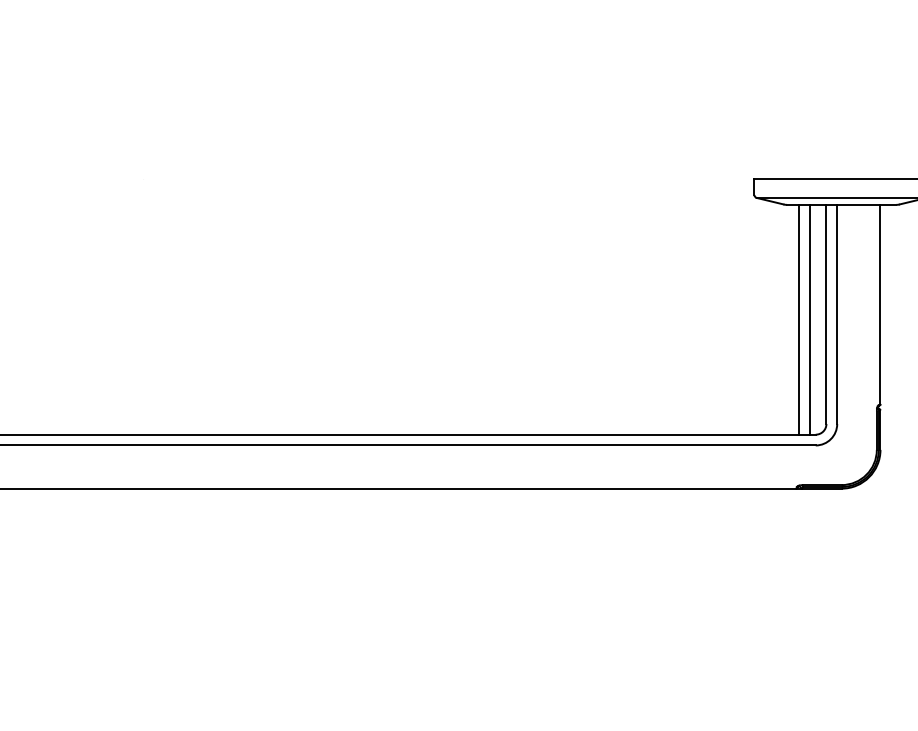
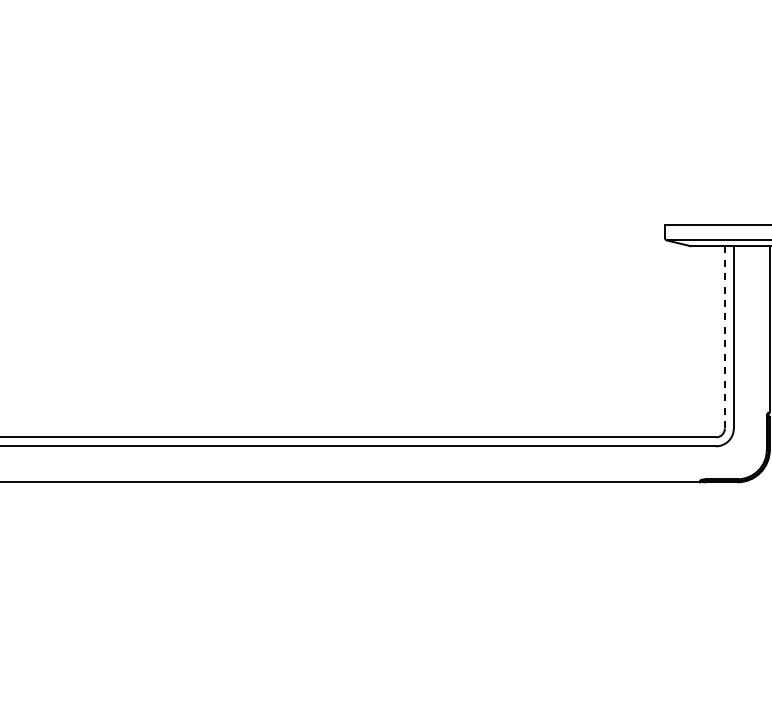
line: (825, 314) -> (724, 337), solid -> dashed
line: (799, 319) -> (702, 341), removed
line: (810, 319) -> (711, 341), removed

